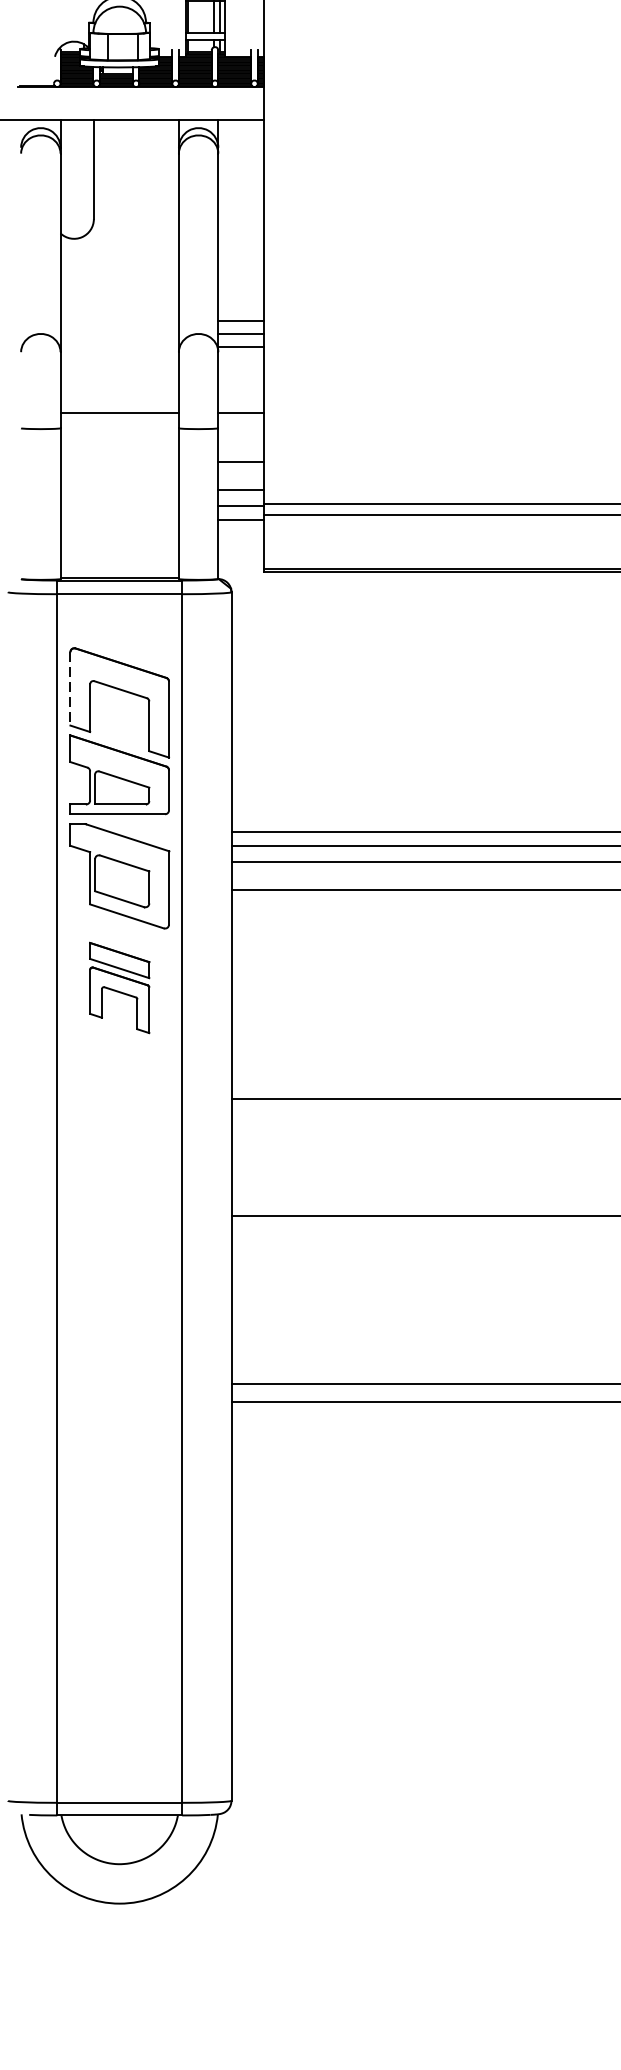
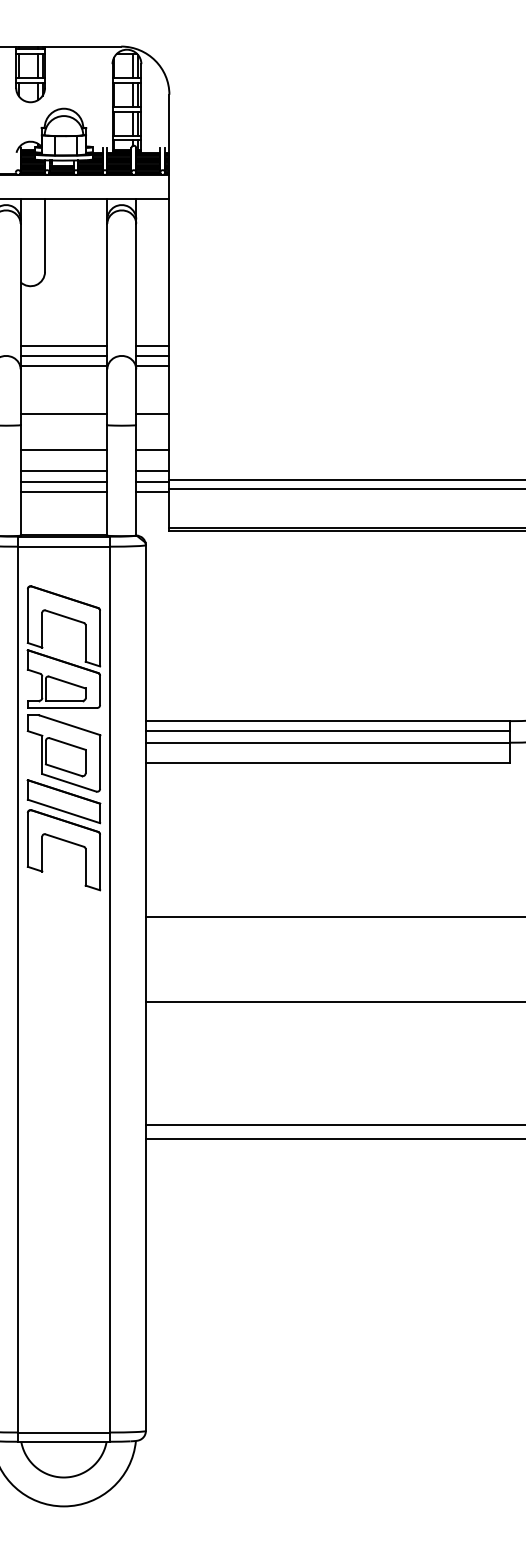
line: (119, 321) -> (63, 346), added
line: (119, 334) -> (63, 356), added
line: (119, 346) -> (63, 365), added
line: (119, 462) -> (63, 450), added
line: (119, 490) -> (63, 470), added
line: (119, 505) -> (63, 481), added
line: (119, 520) -> (63, 492), added
line: (69, 689) -> (27, 616), dashed -> solid
part: (119, 988) -> (63, 835), size x1.67

